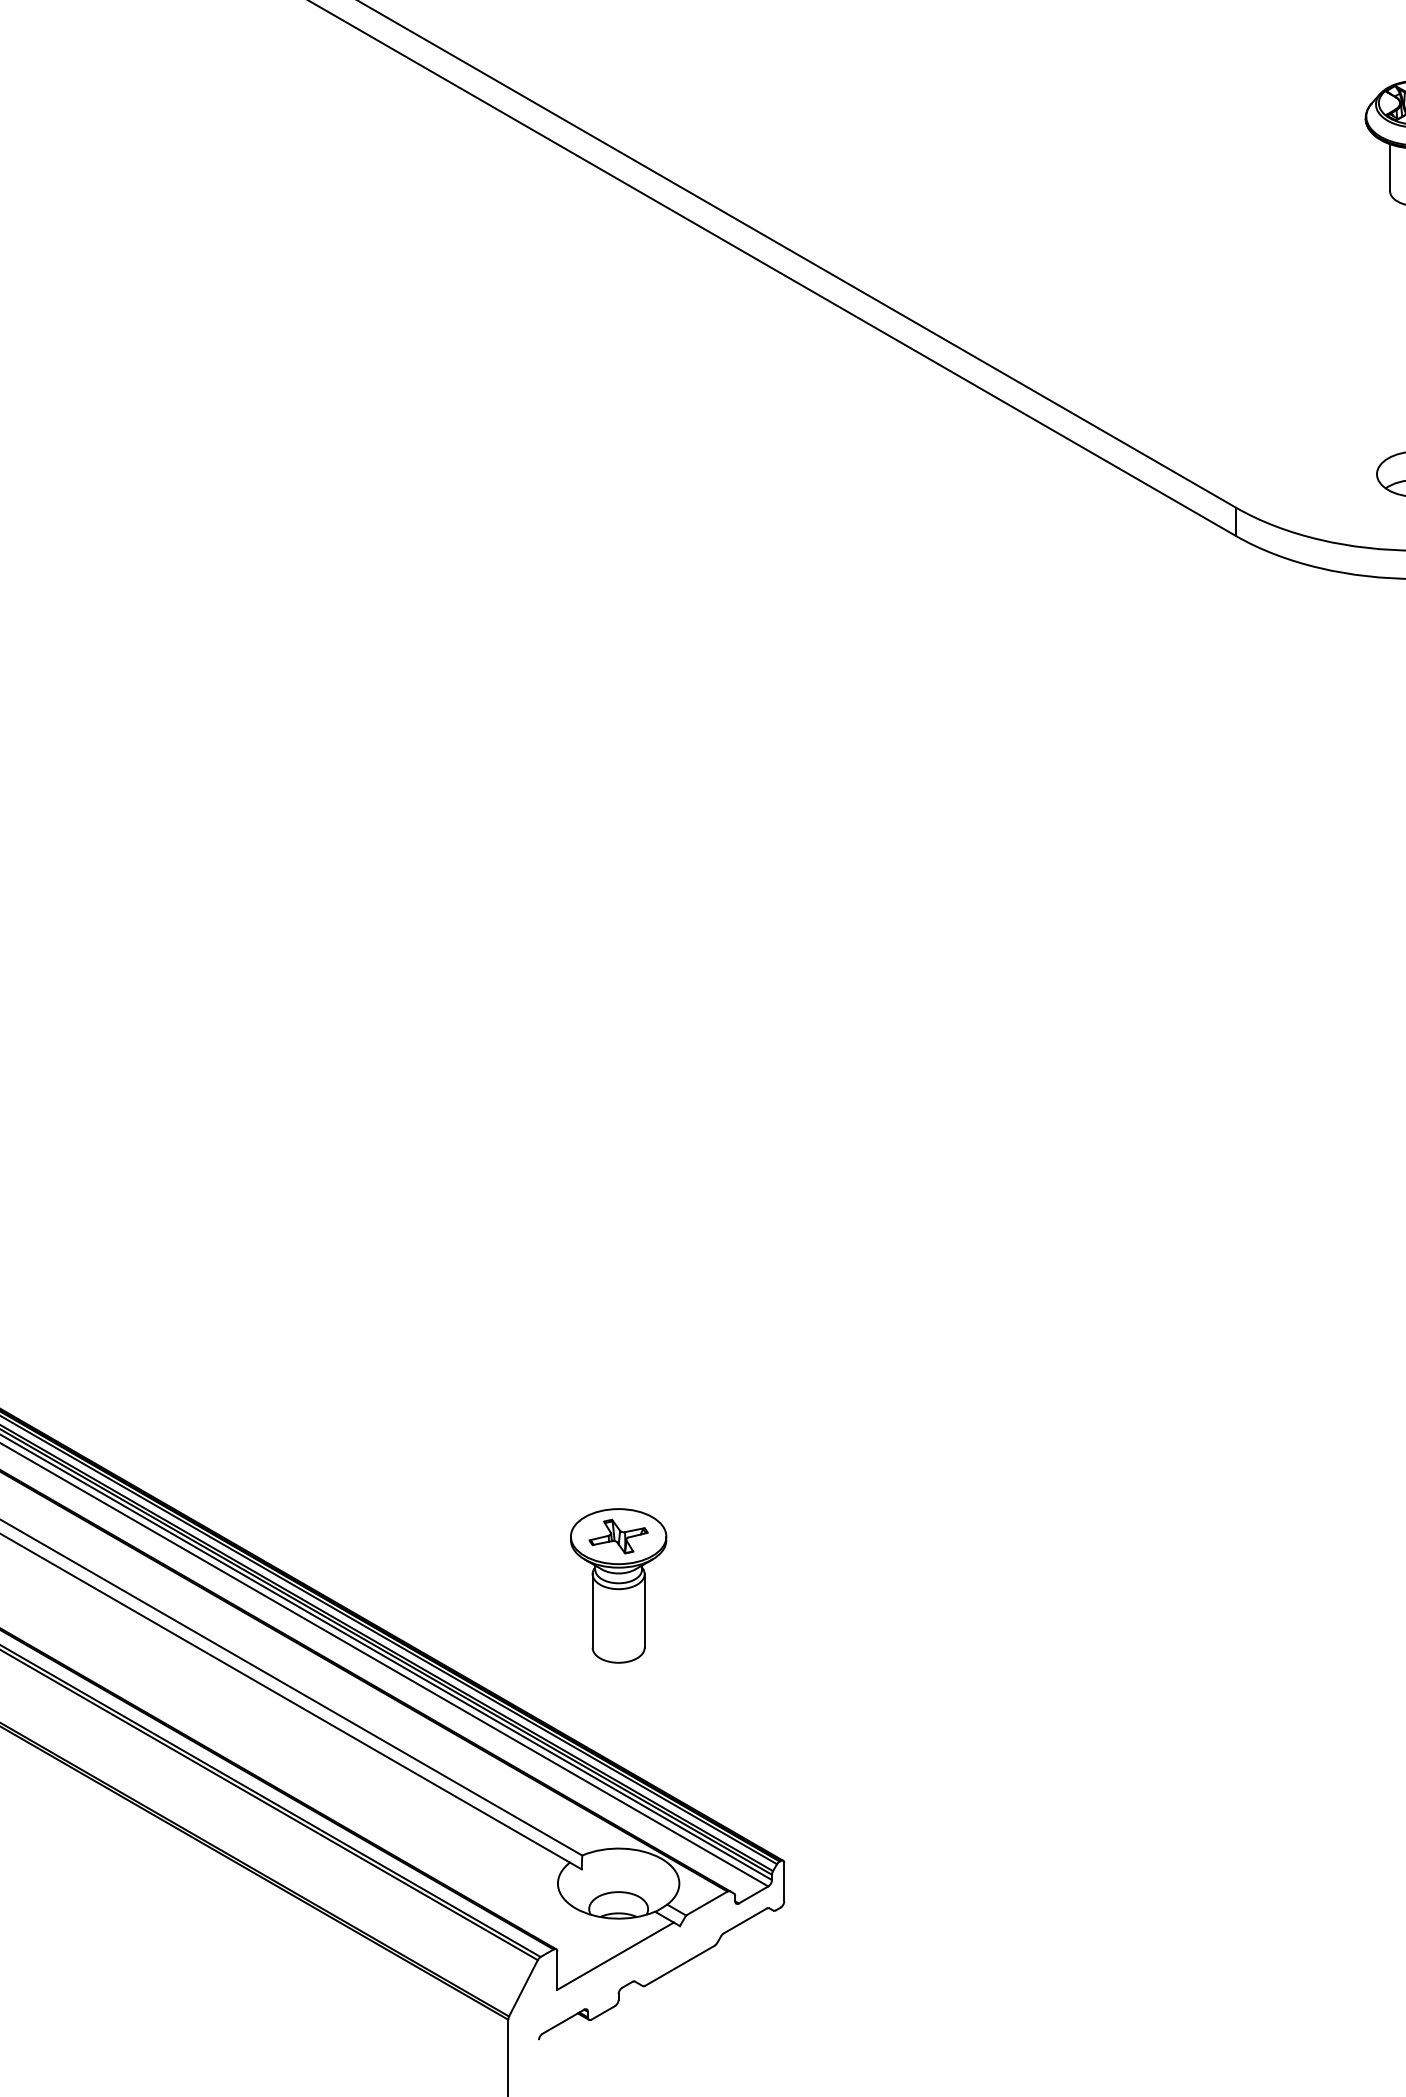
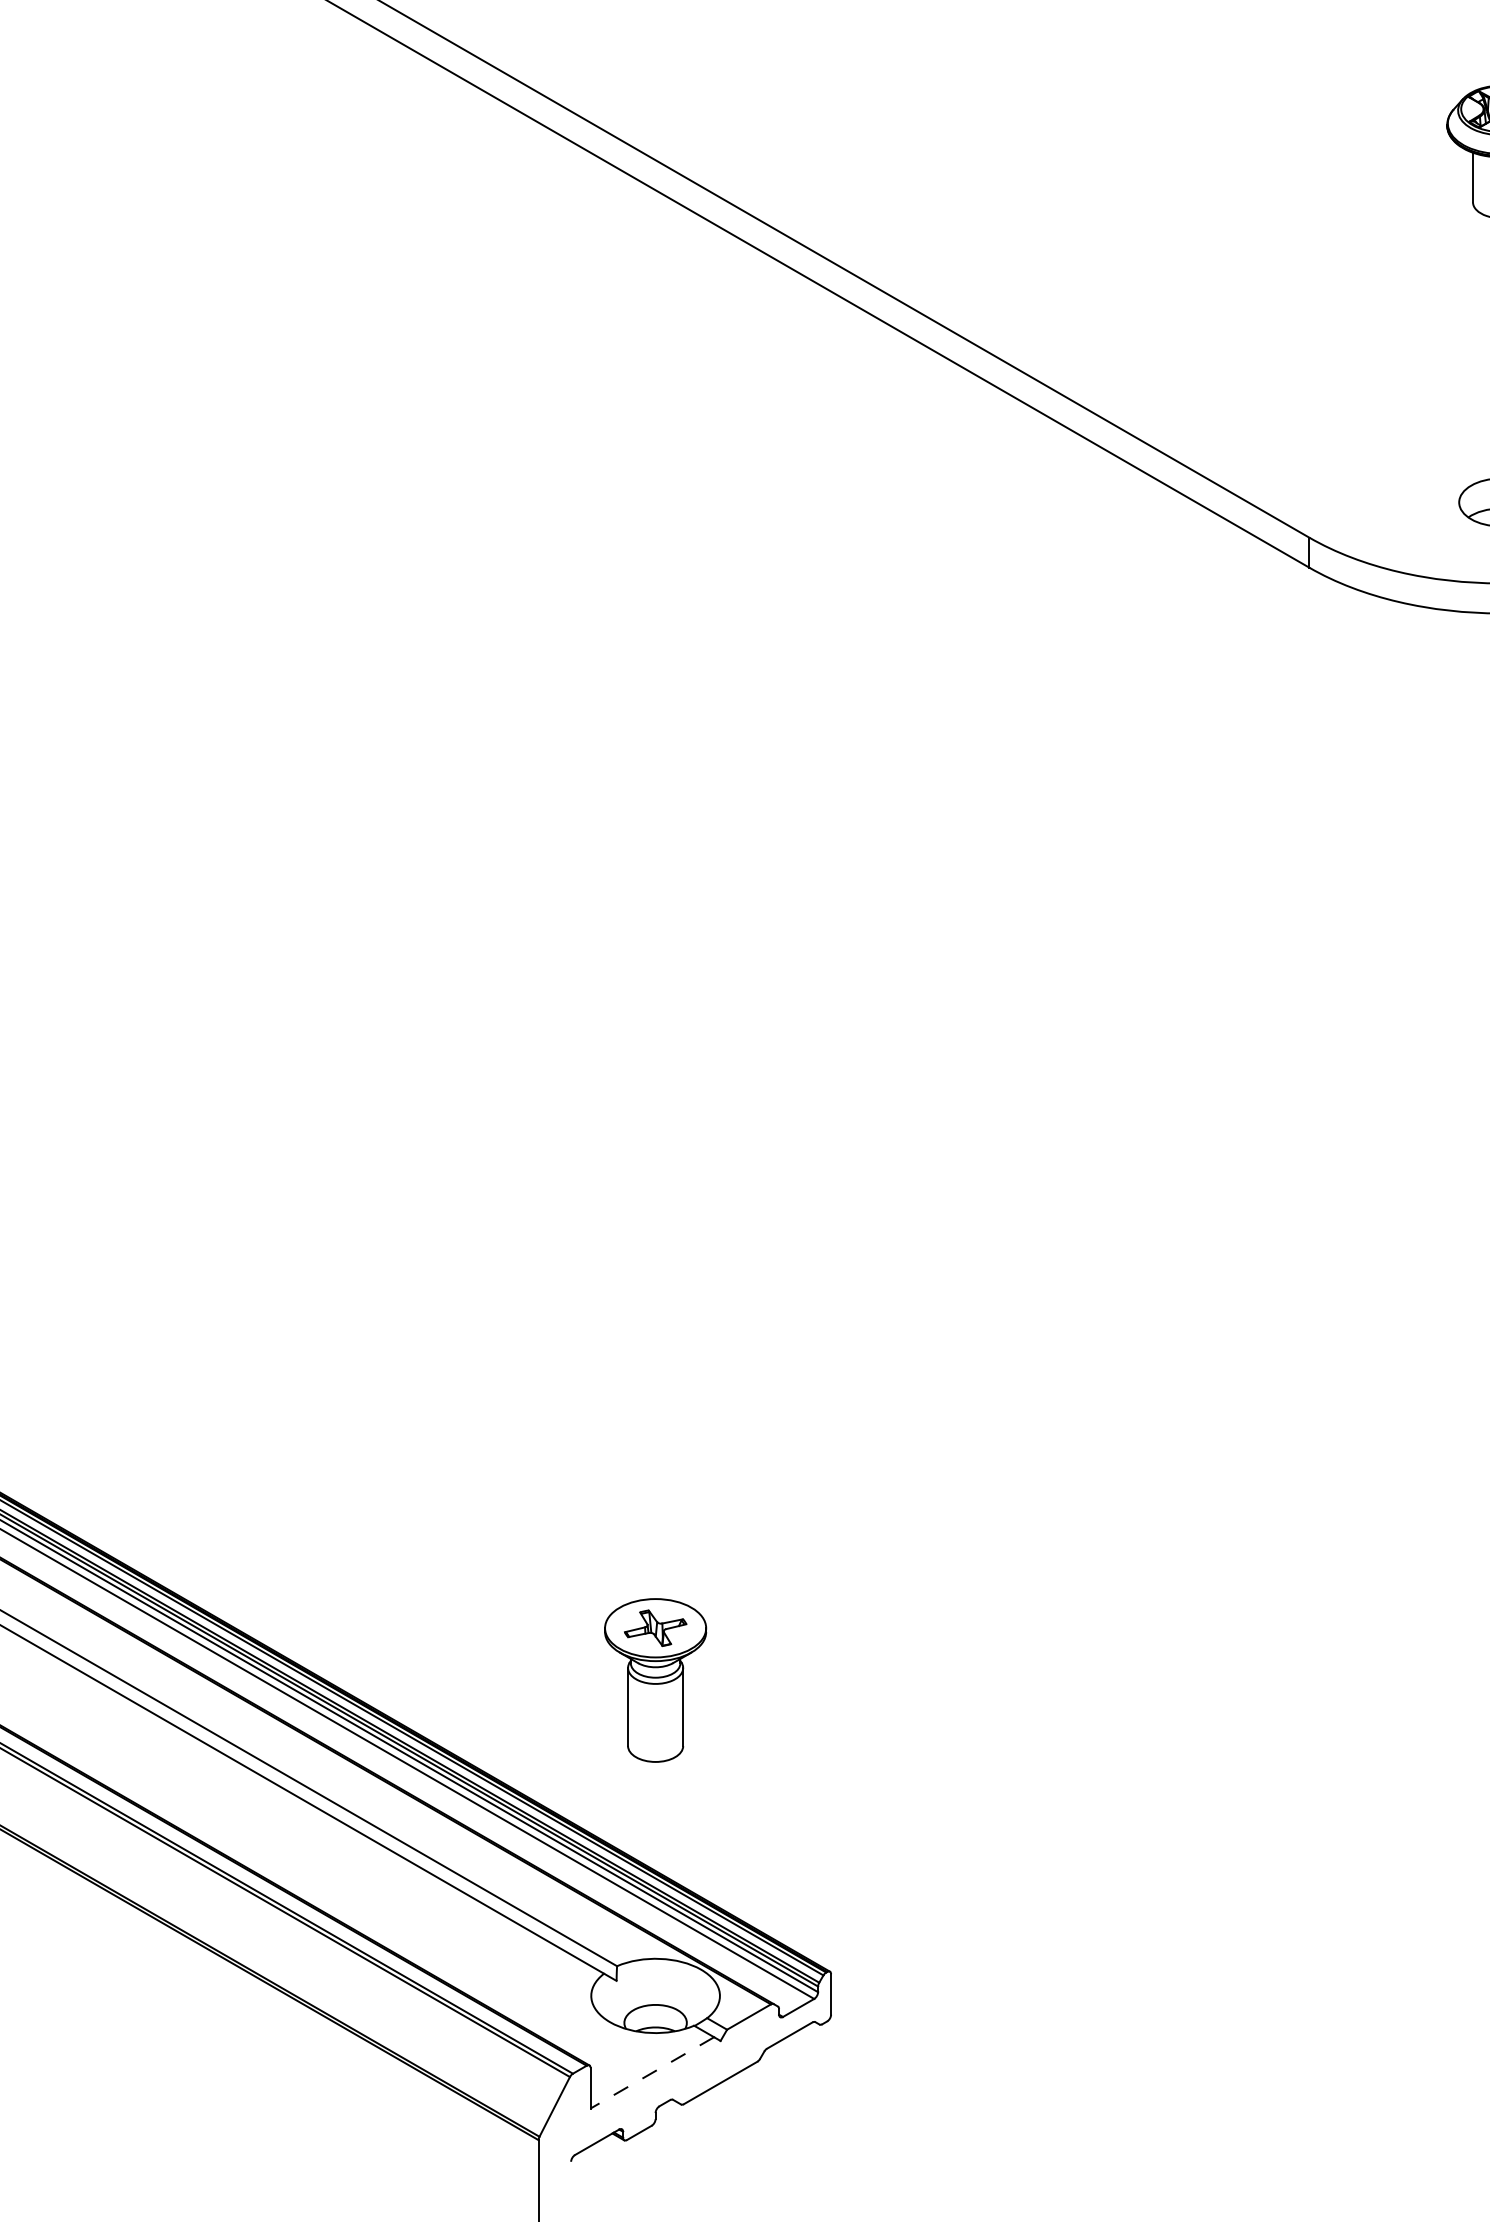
line: (614, 1956) -> (651, 2073), solid -> dashed

